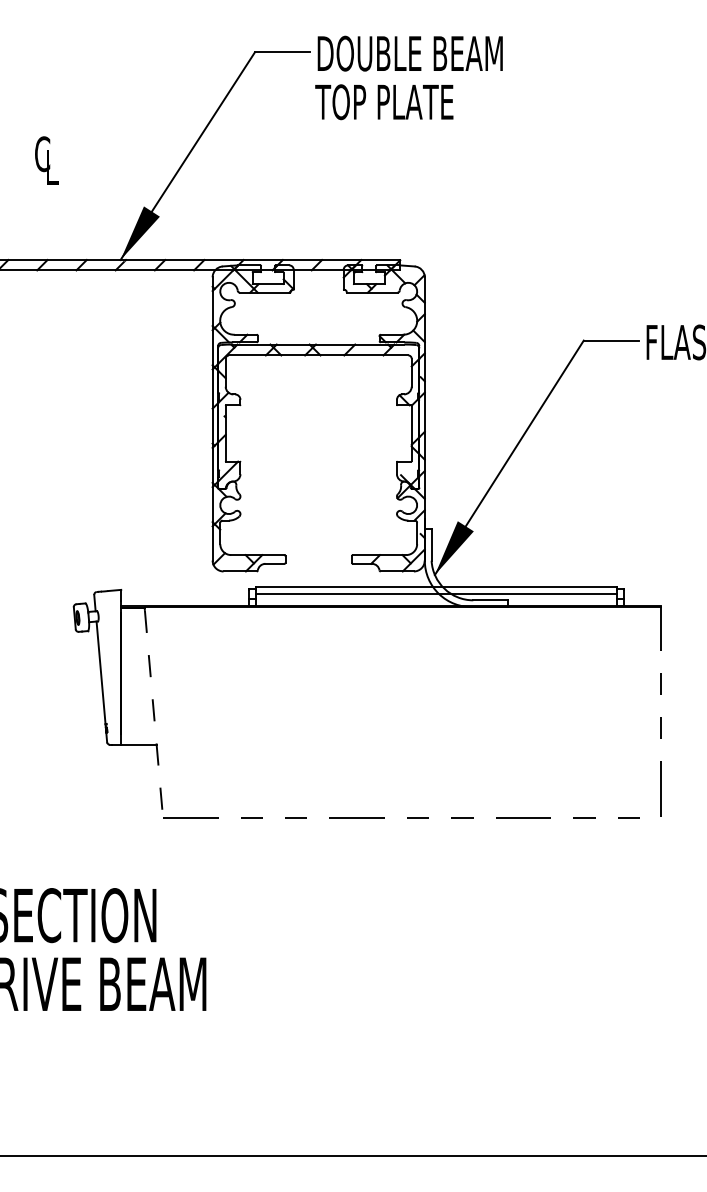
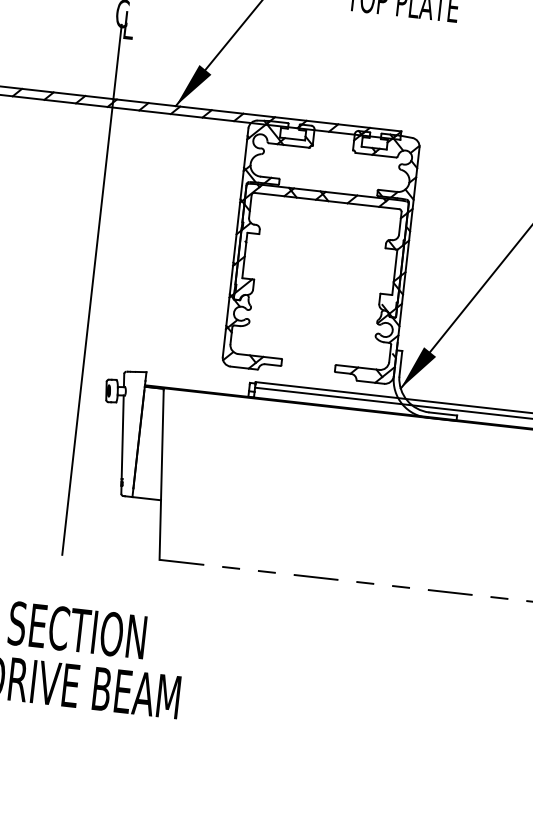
line: (43, 496) -> (92, 289), added
line: (154, 714) -> (162, 475), dashed -> solid

